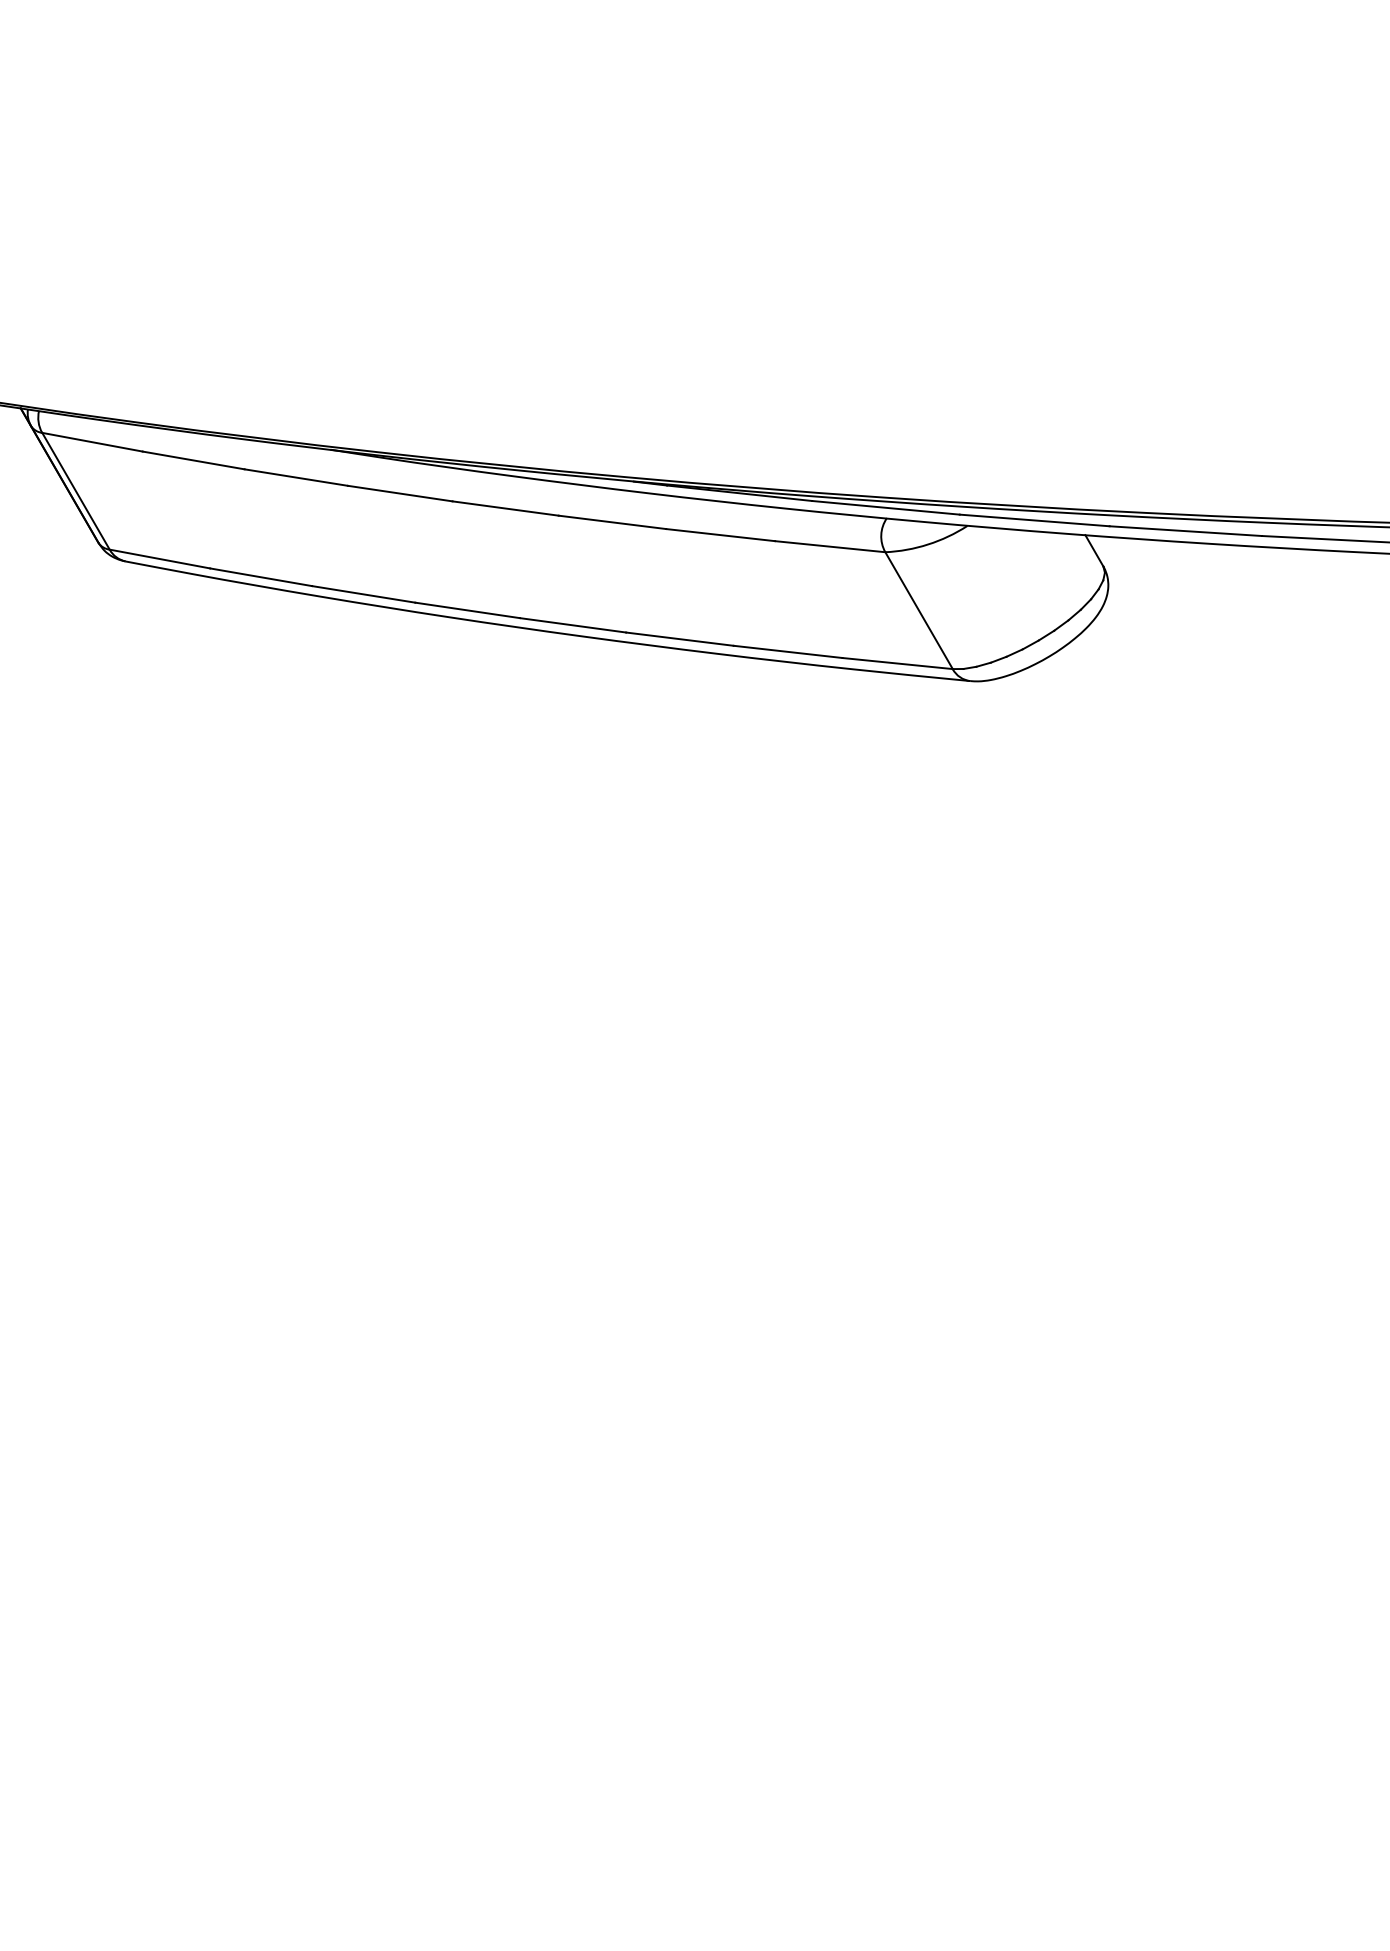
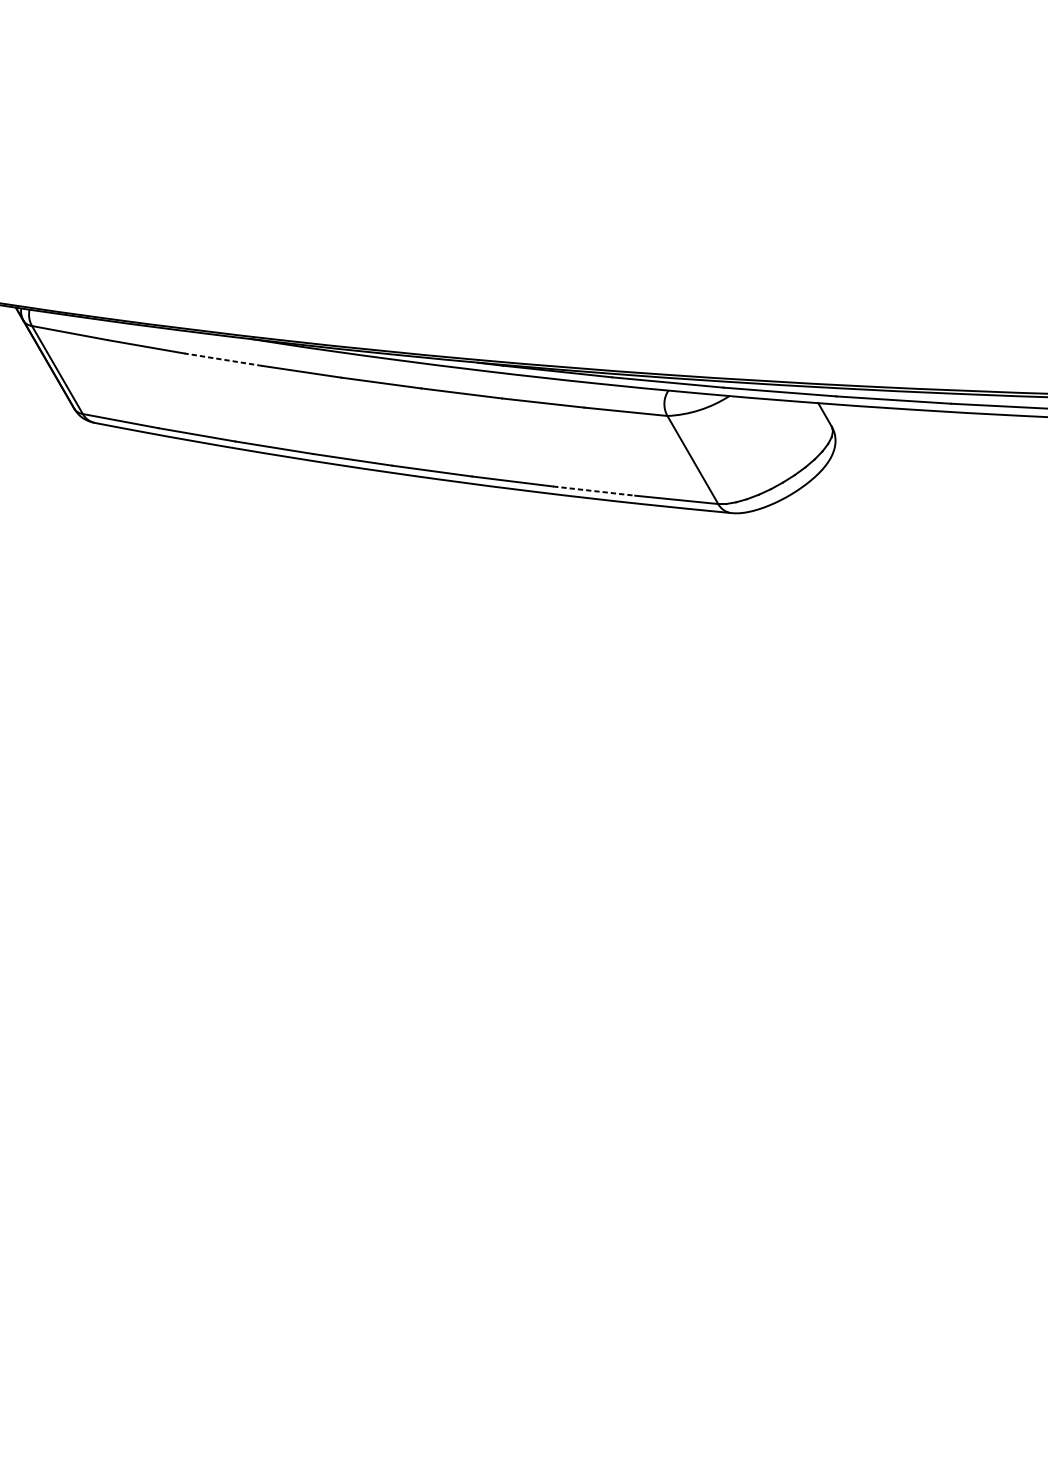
line: (295, 477) -> (222, 359), solid -> dashed
line: (788, 651) -> (594, 490), solid -> dashed

